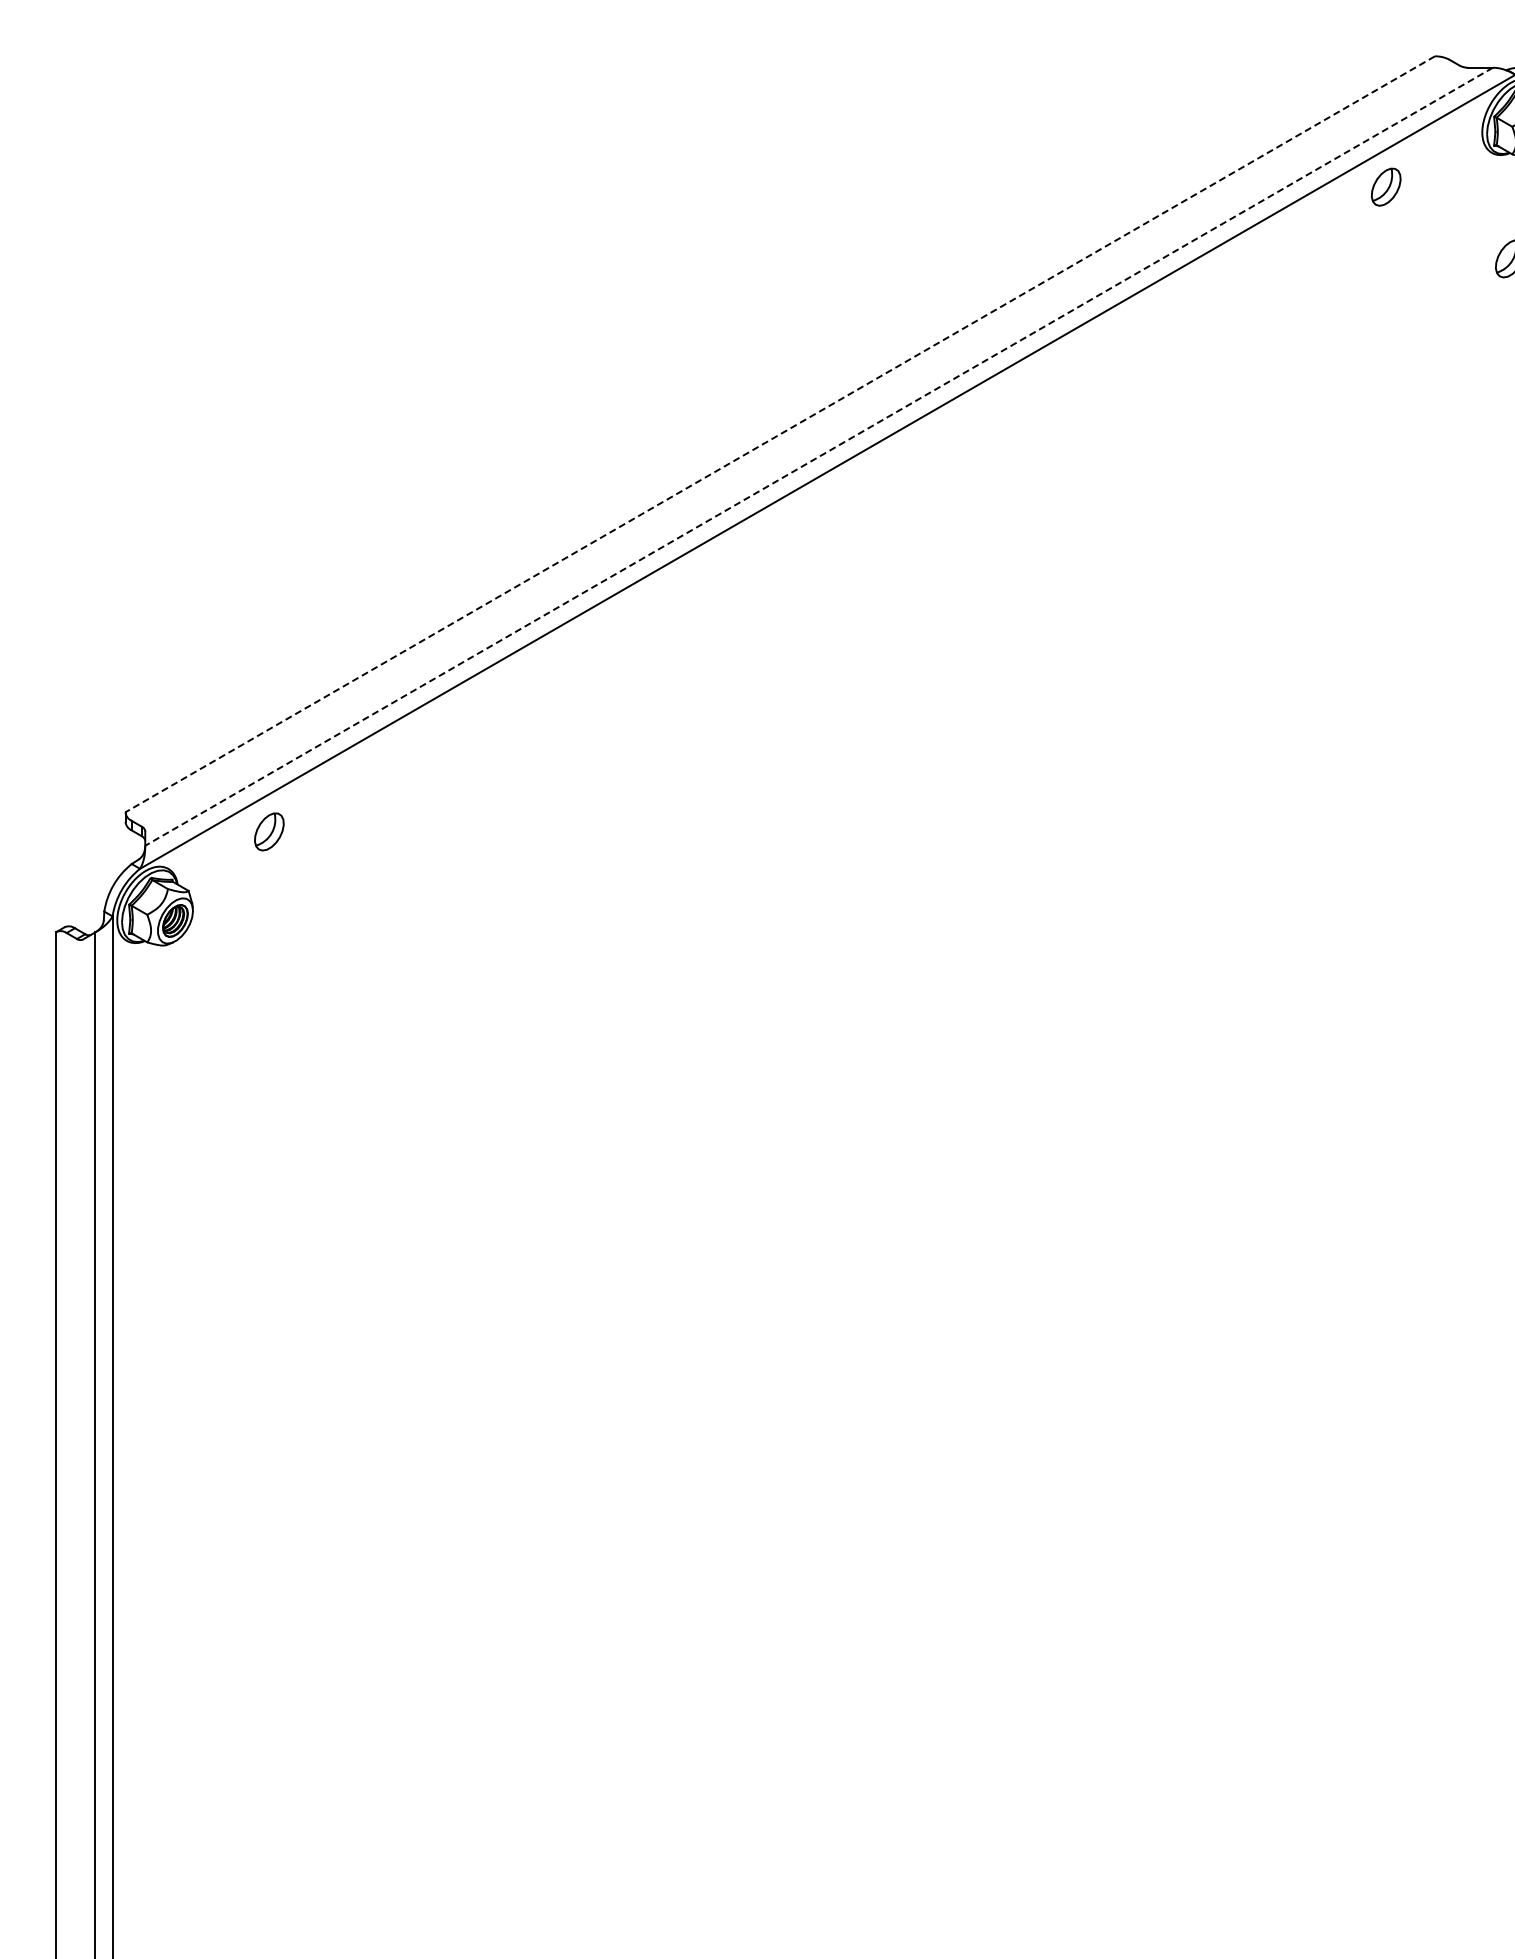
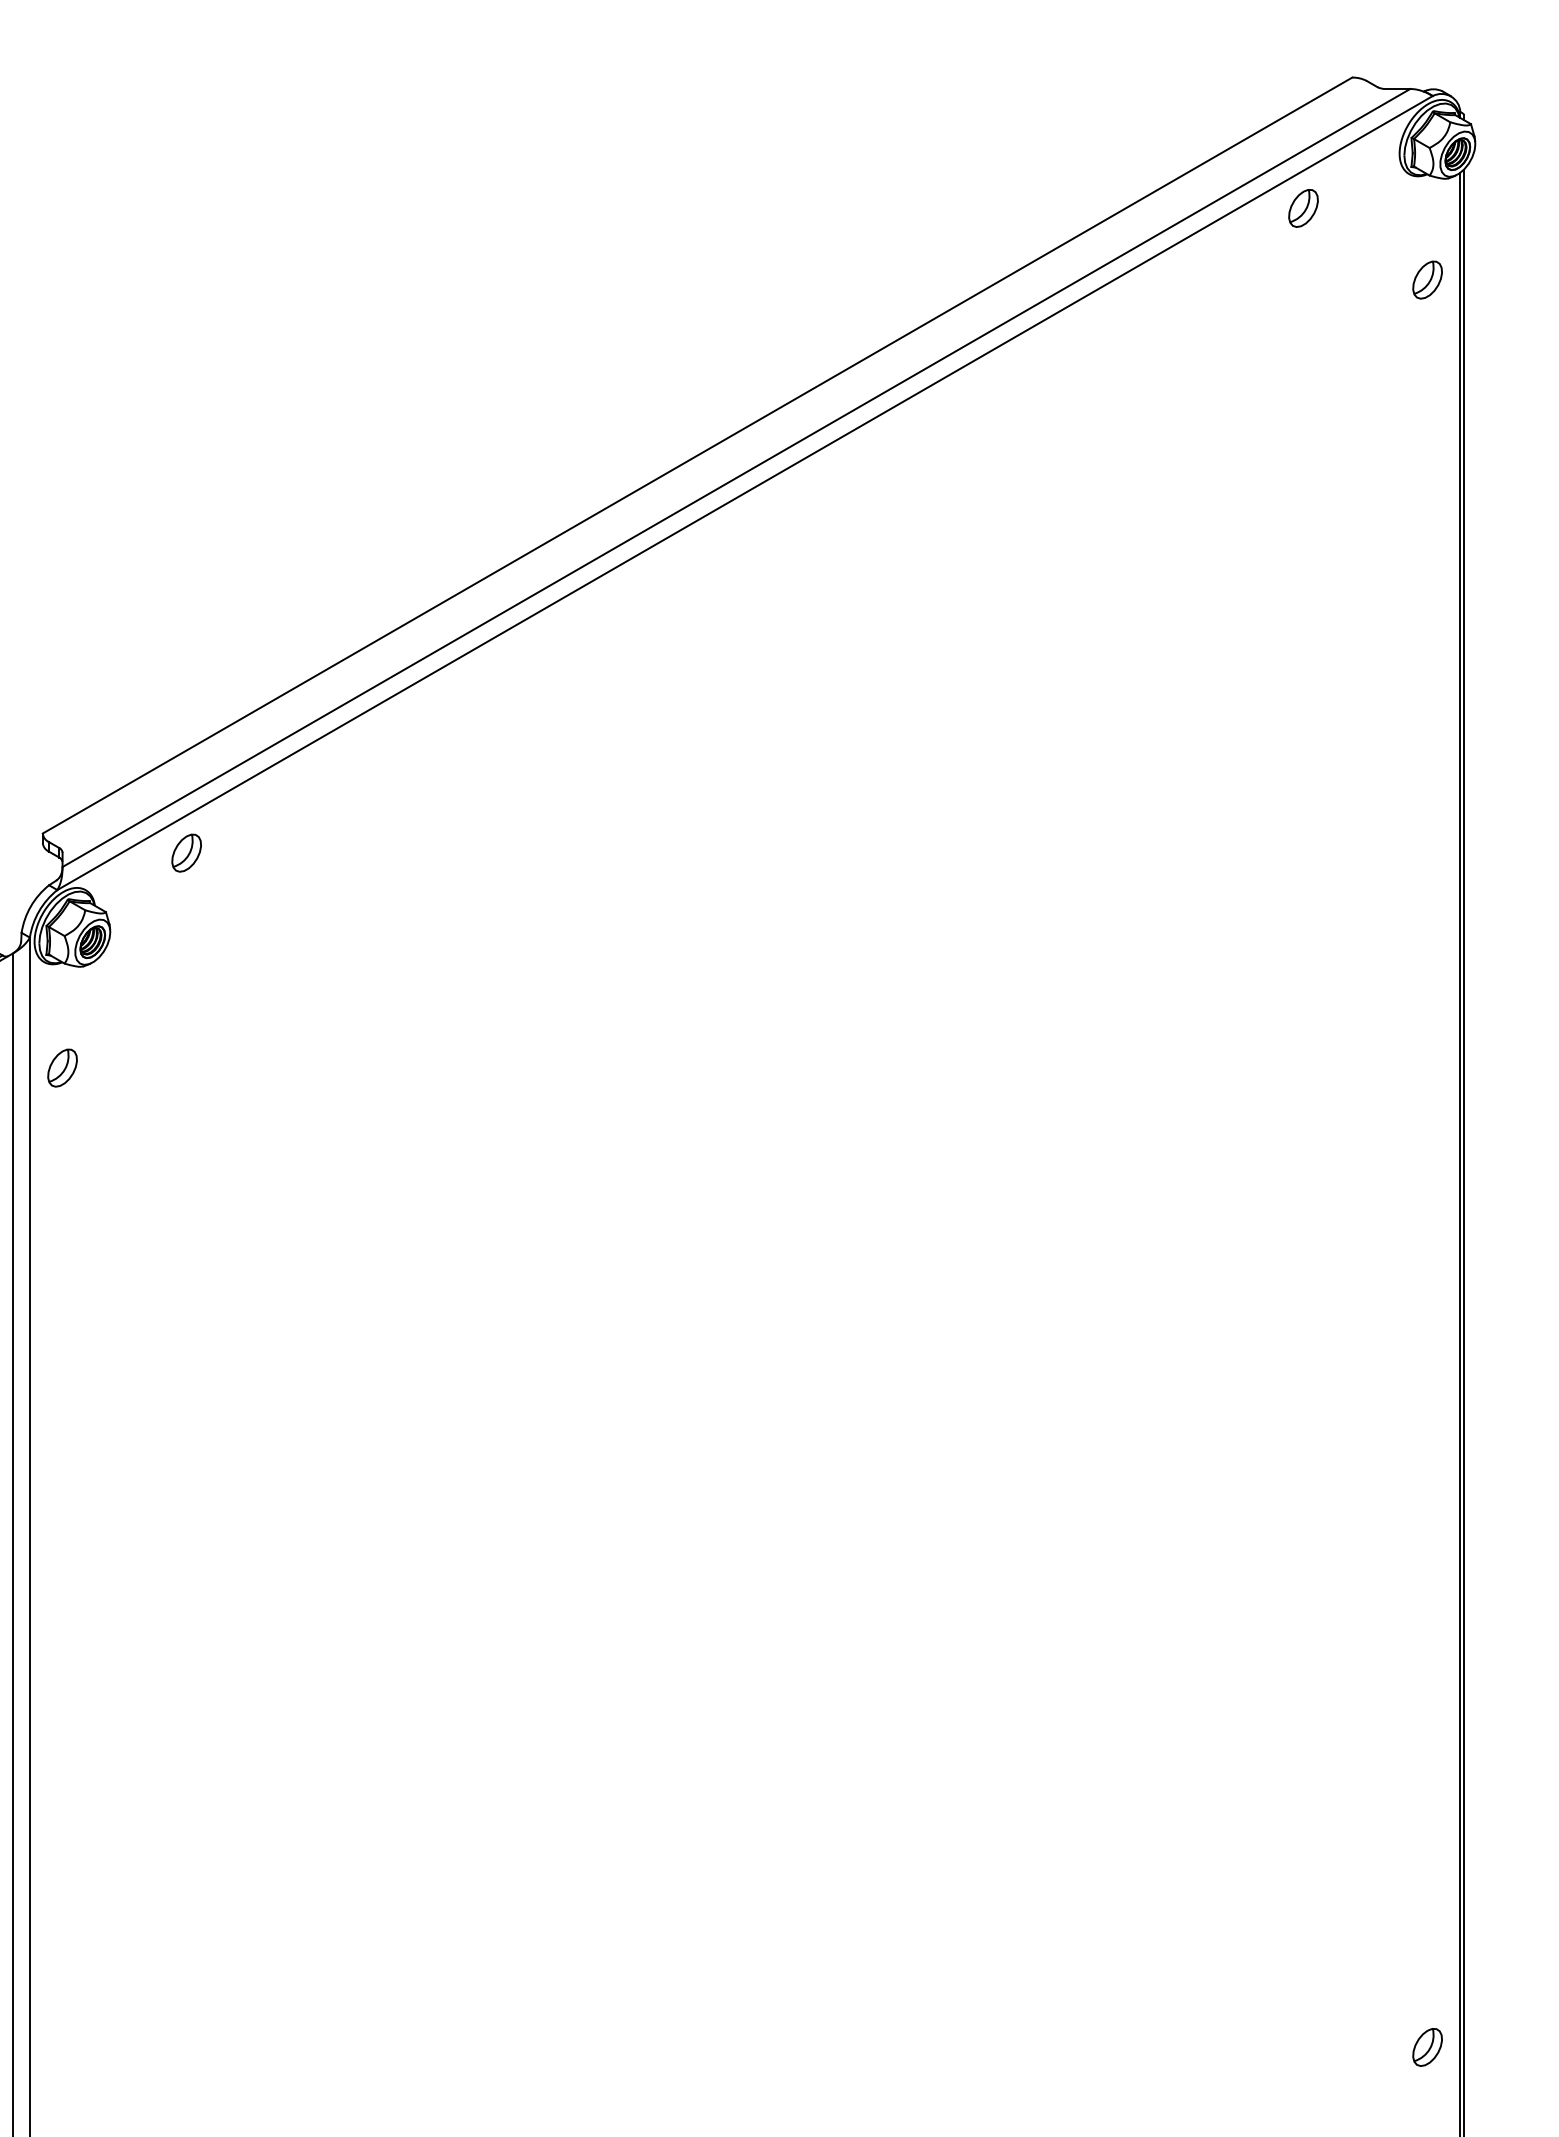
line: (780, 434) -> (697, 455), dashed -> solid
line: (818, 457) -> (735, 478), dashed -> solid
part: (145, 1046) -> (62, 1067), added

